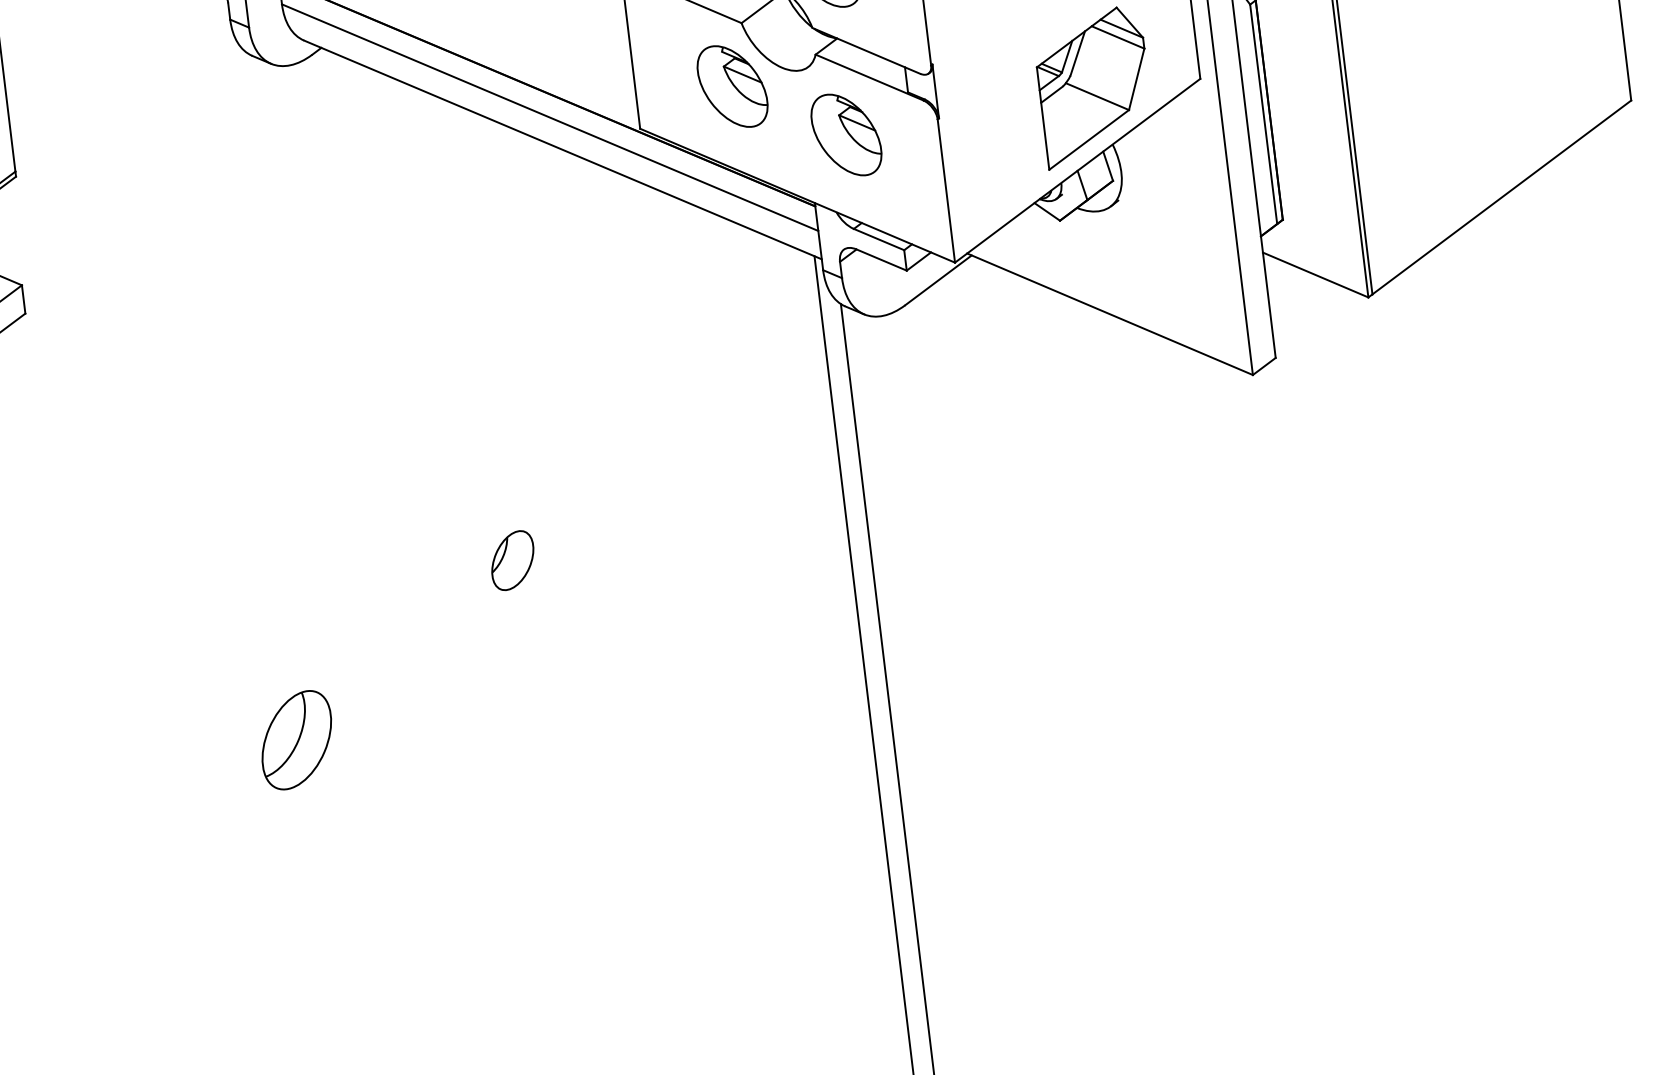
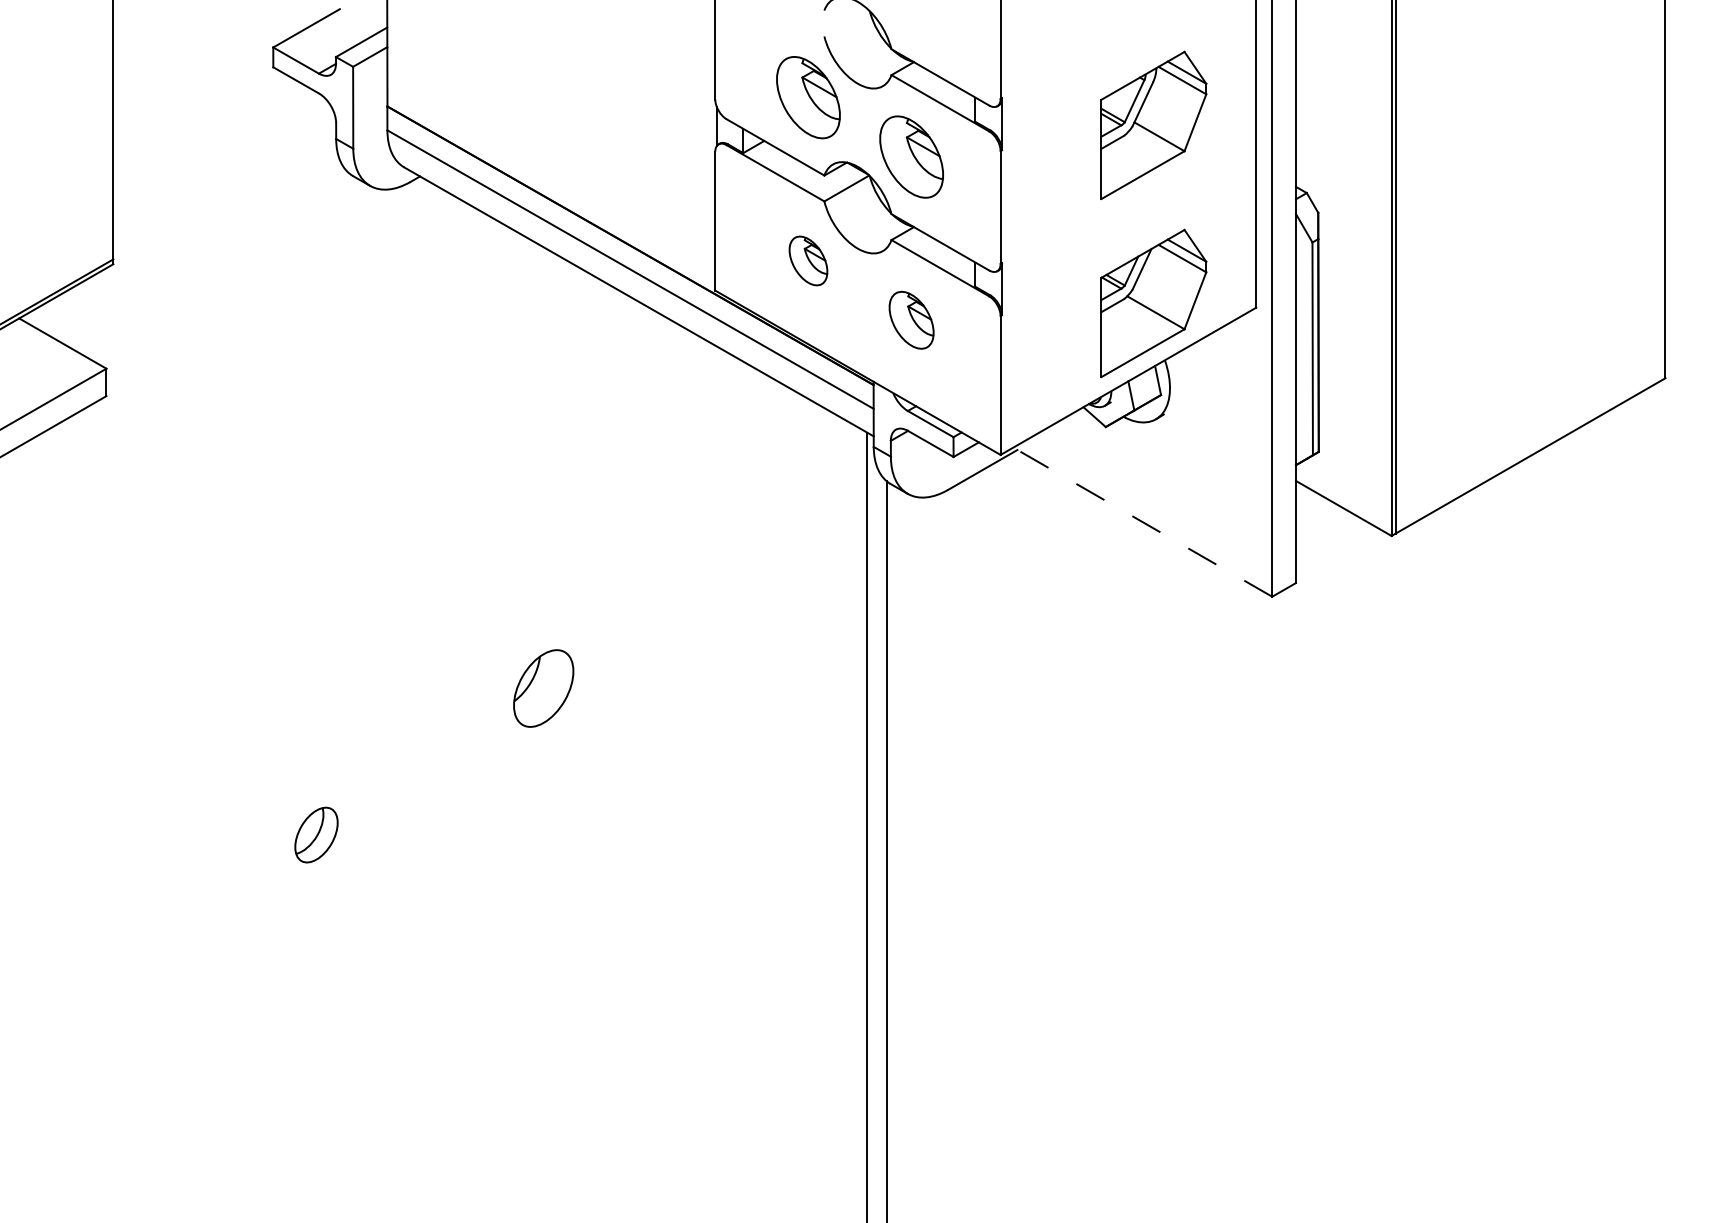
part: (732, 86) -> (808, 260), size x0.6
part: (846, 134) -> (911, 319), size x0.7
line: (1109, 313) -> (1142, 521), solid -> dashed
part: (512, 560) -> (543, 688), size x1.4
part: (296, 739) -> (316, 834), size x0.6

